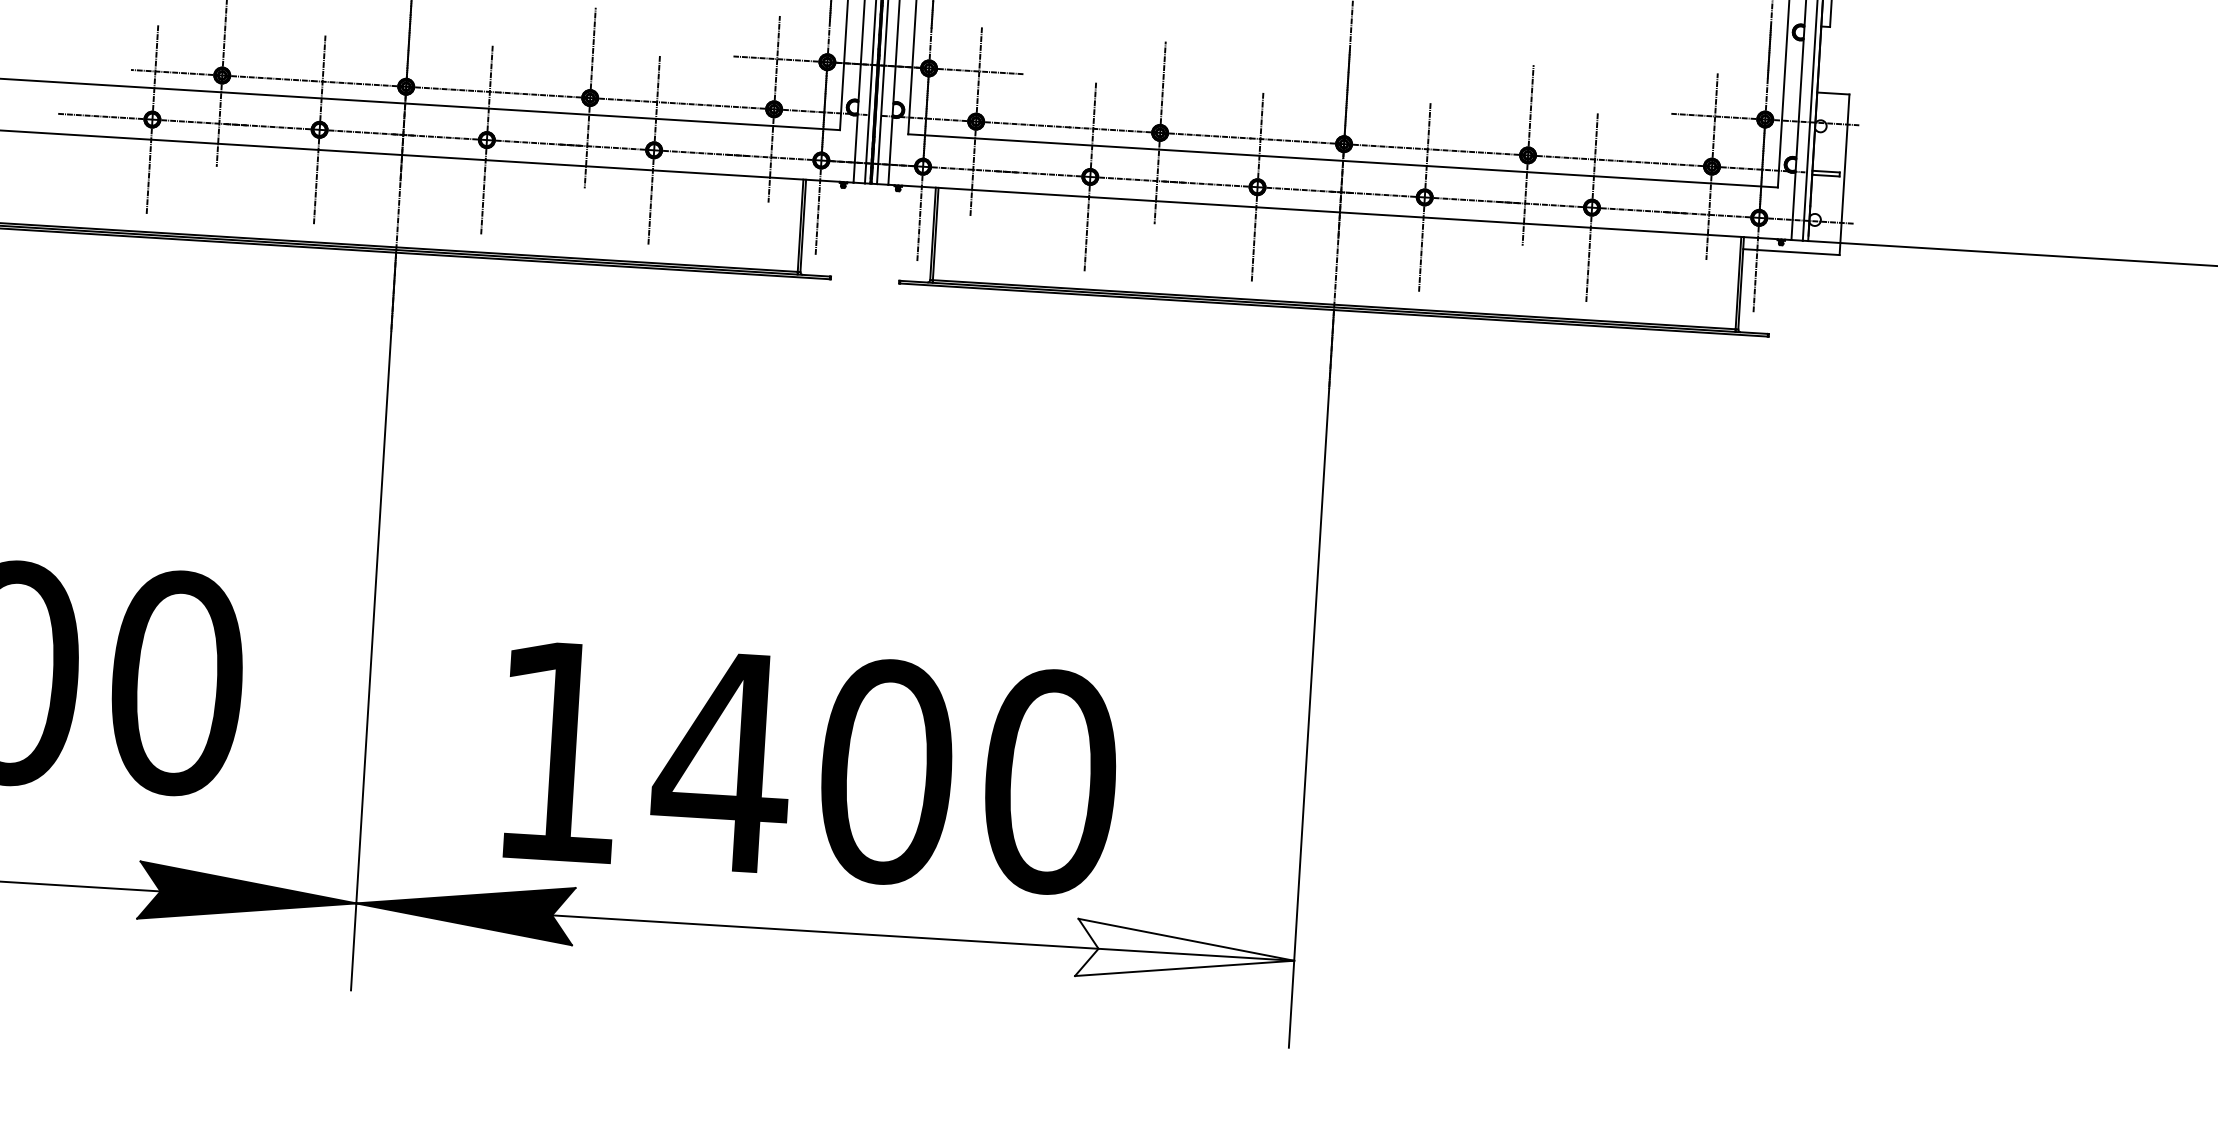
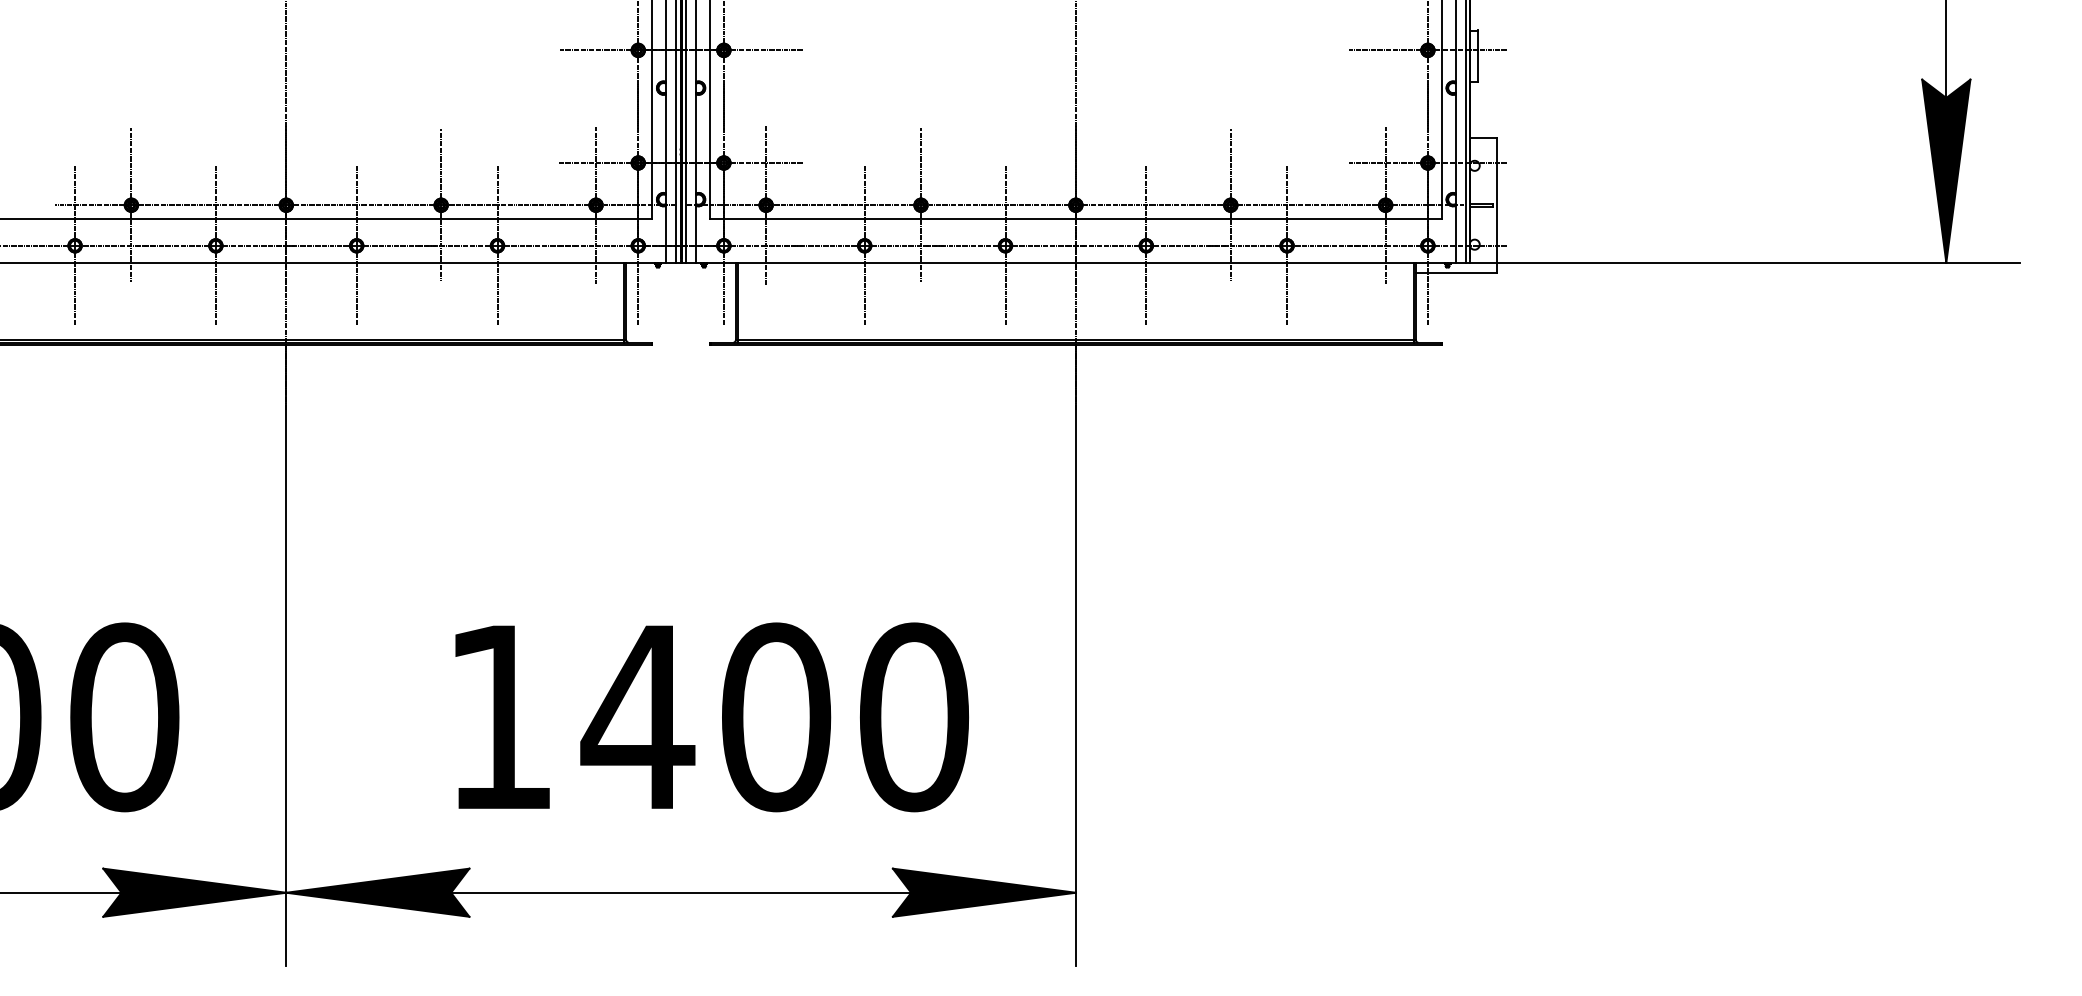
text: (809, 767) -> (711, 717), moved
fill: (1184, 953) -> (983, 892), added

